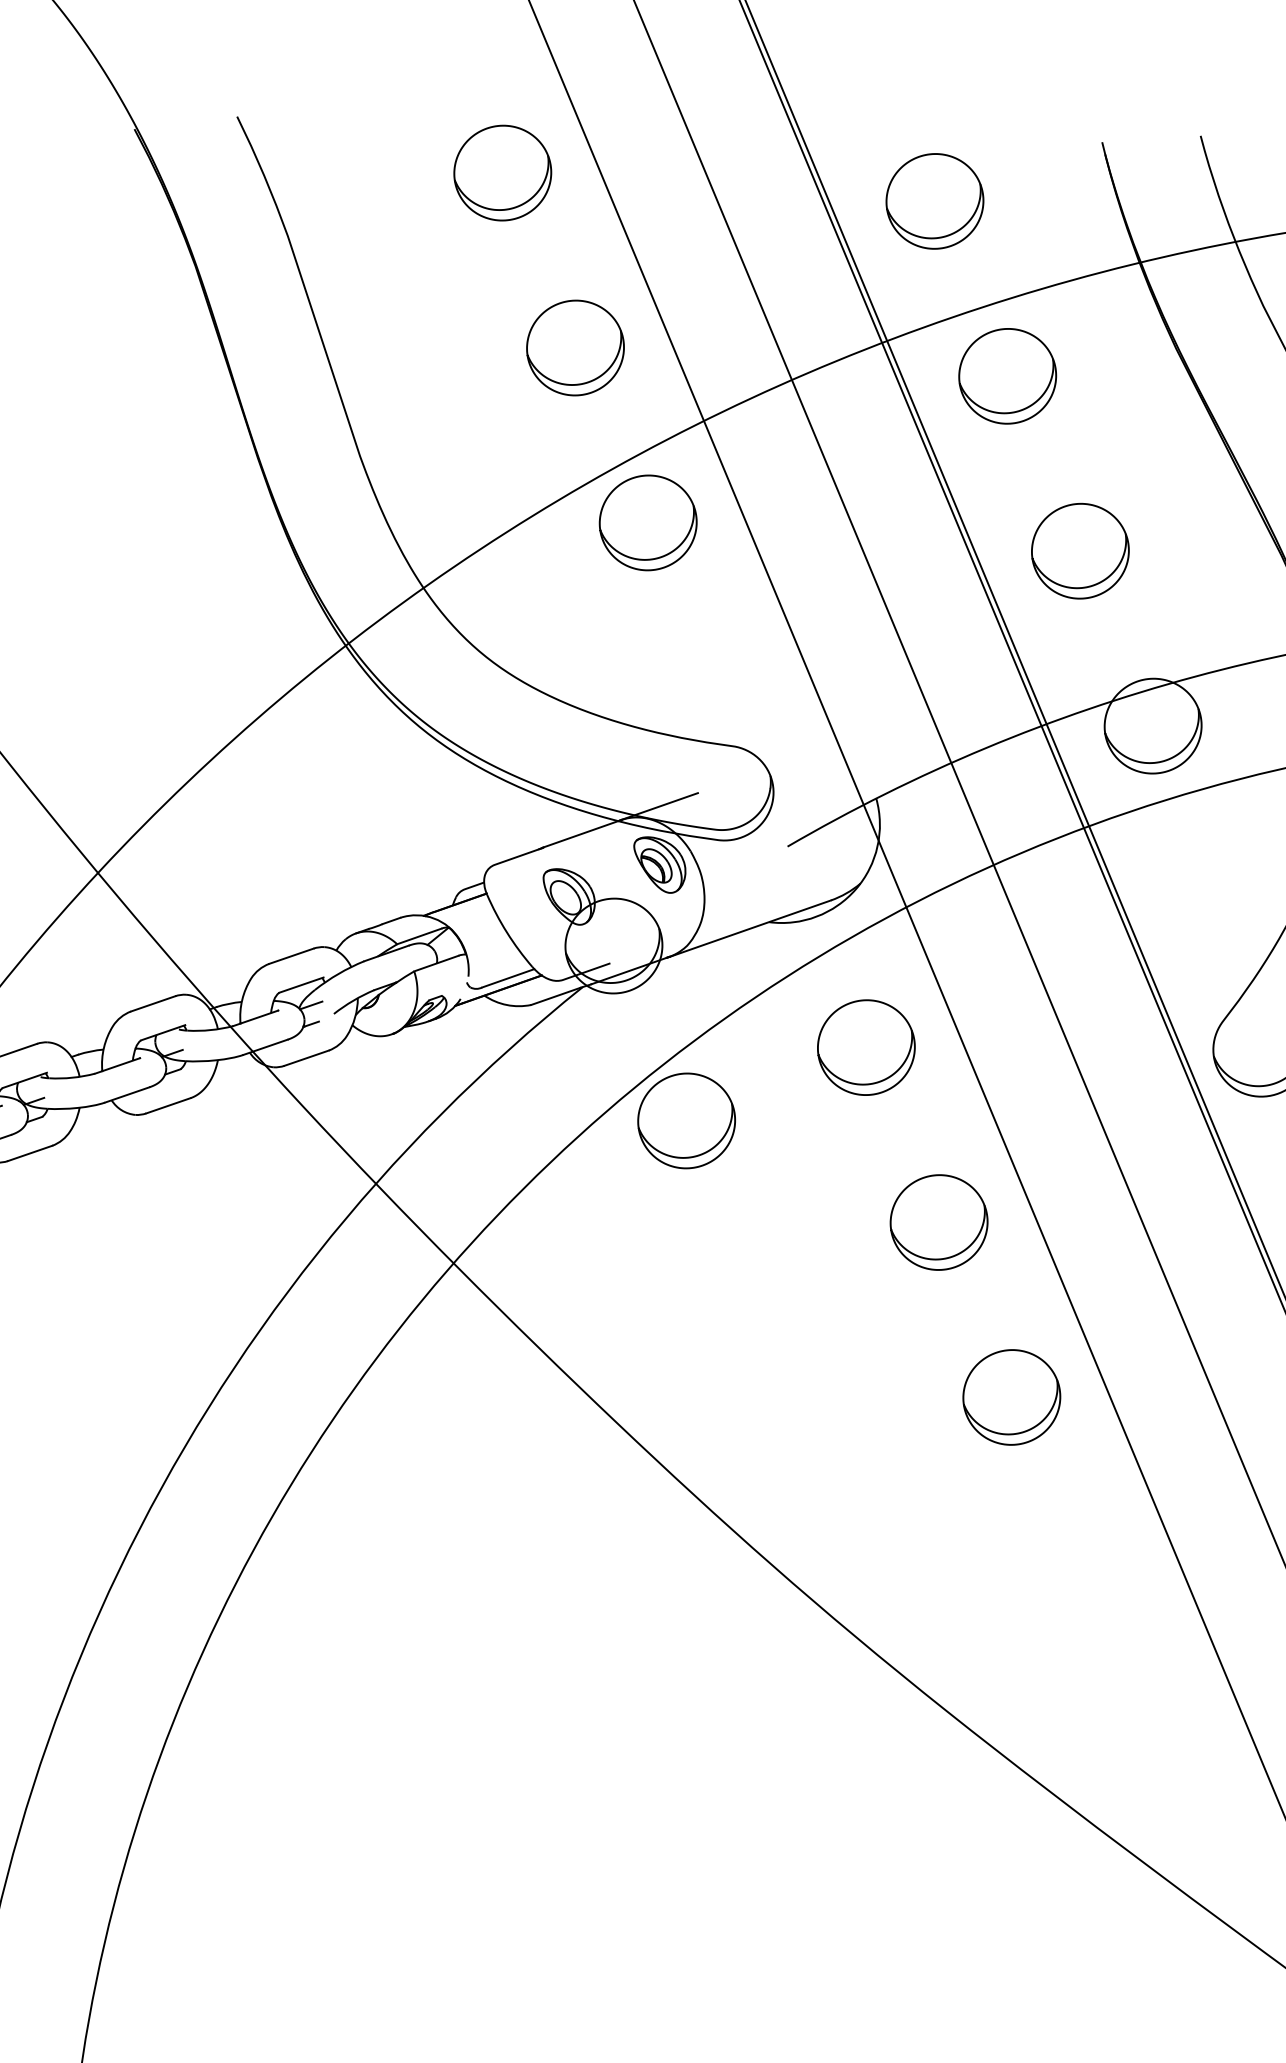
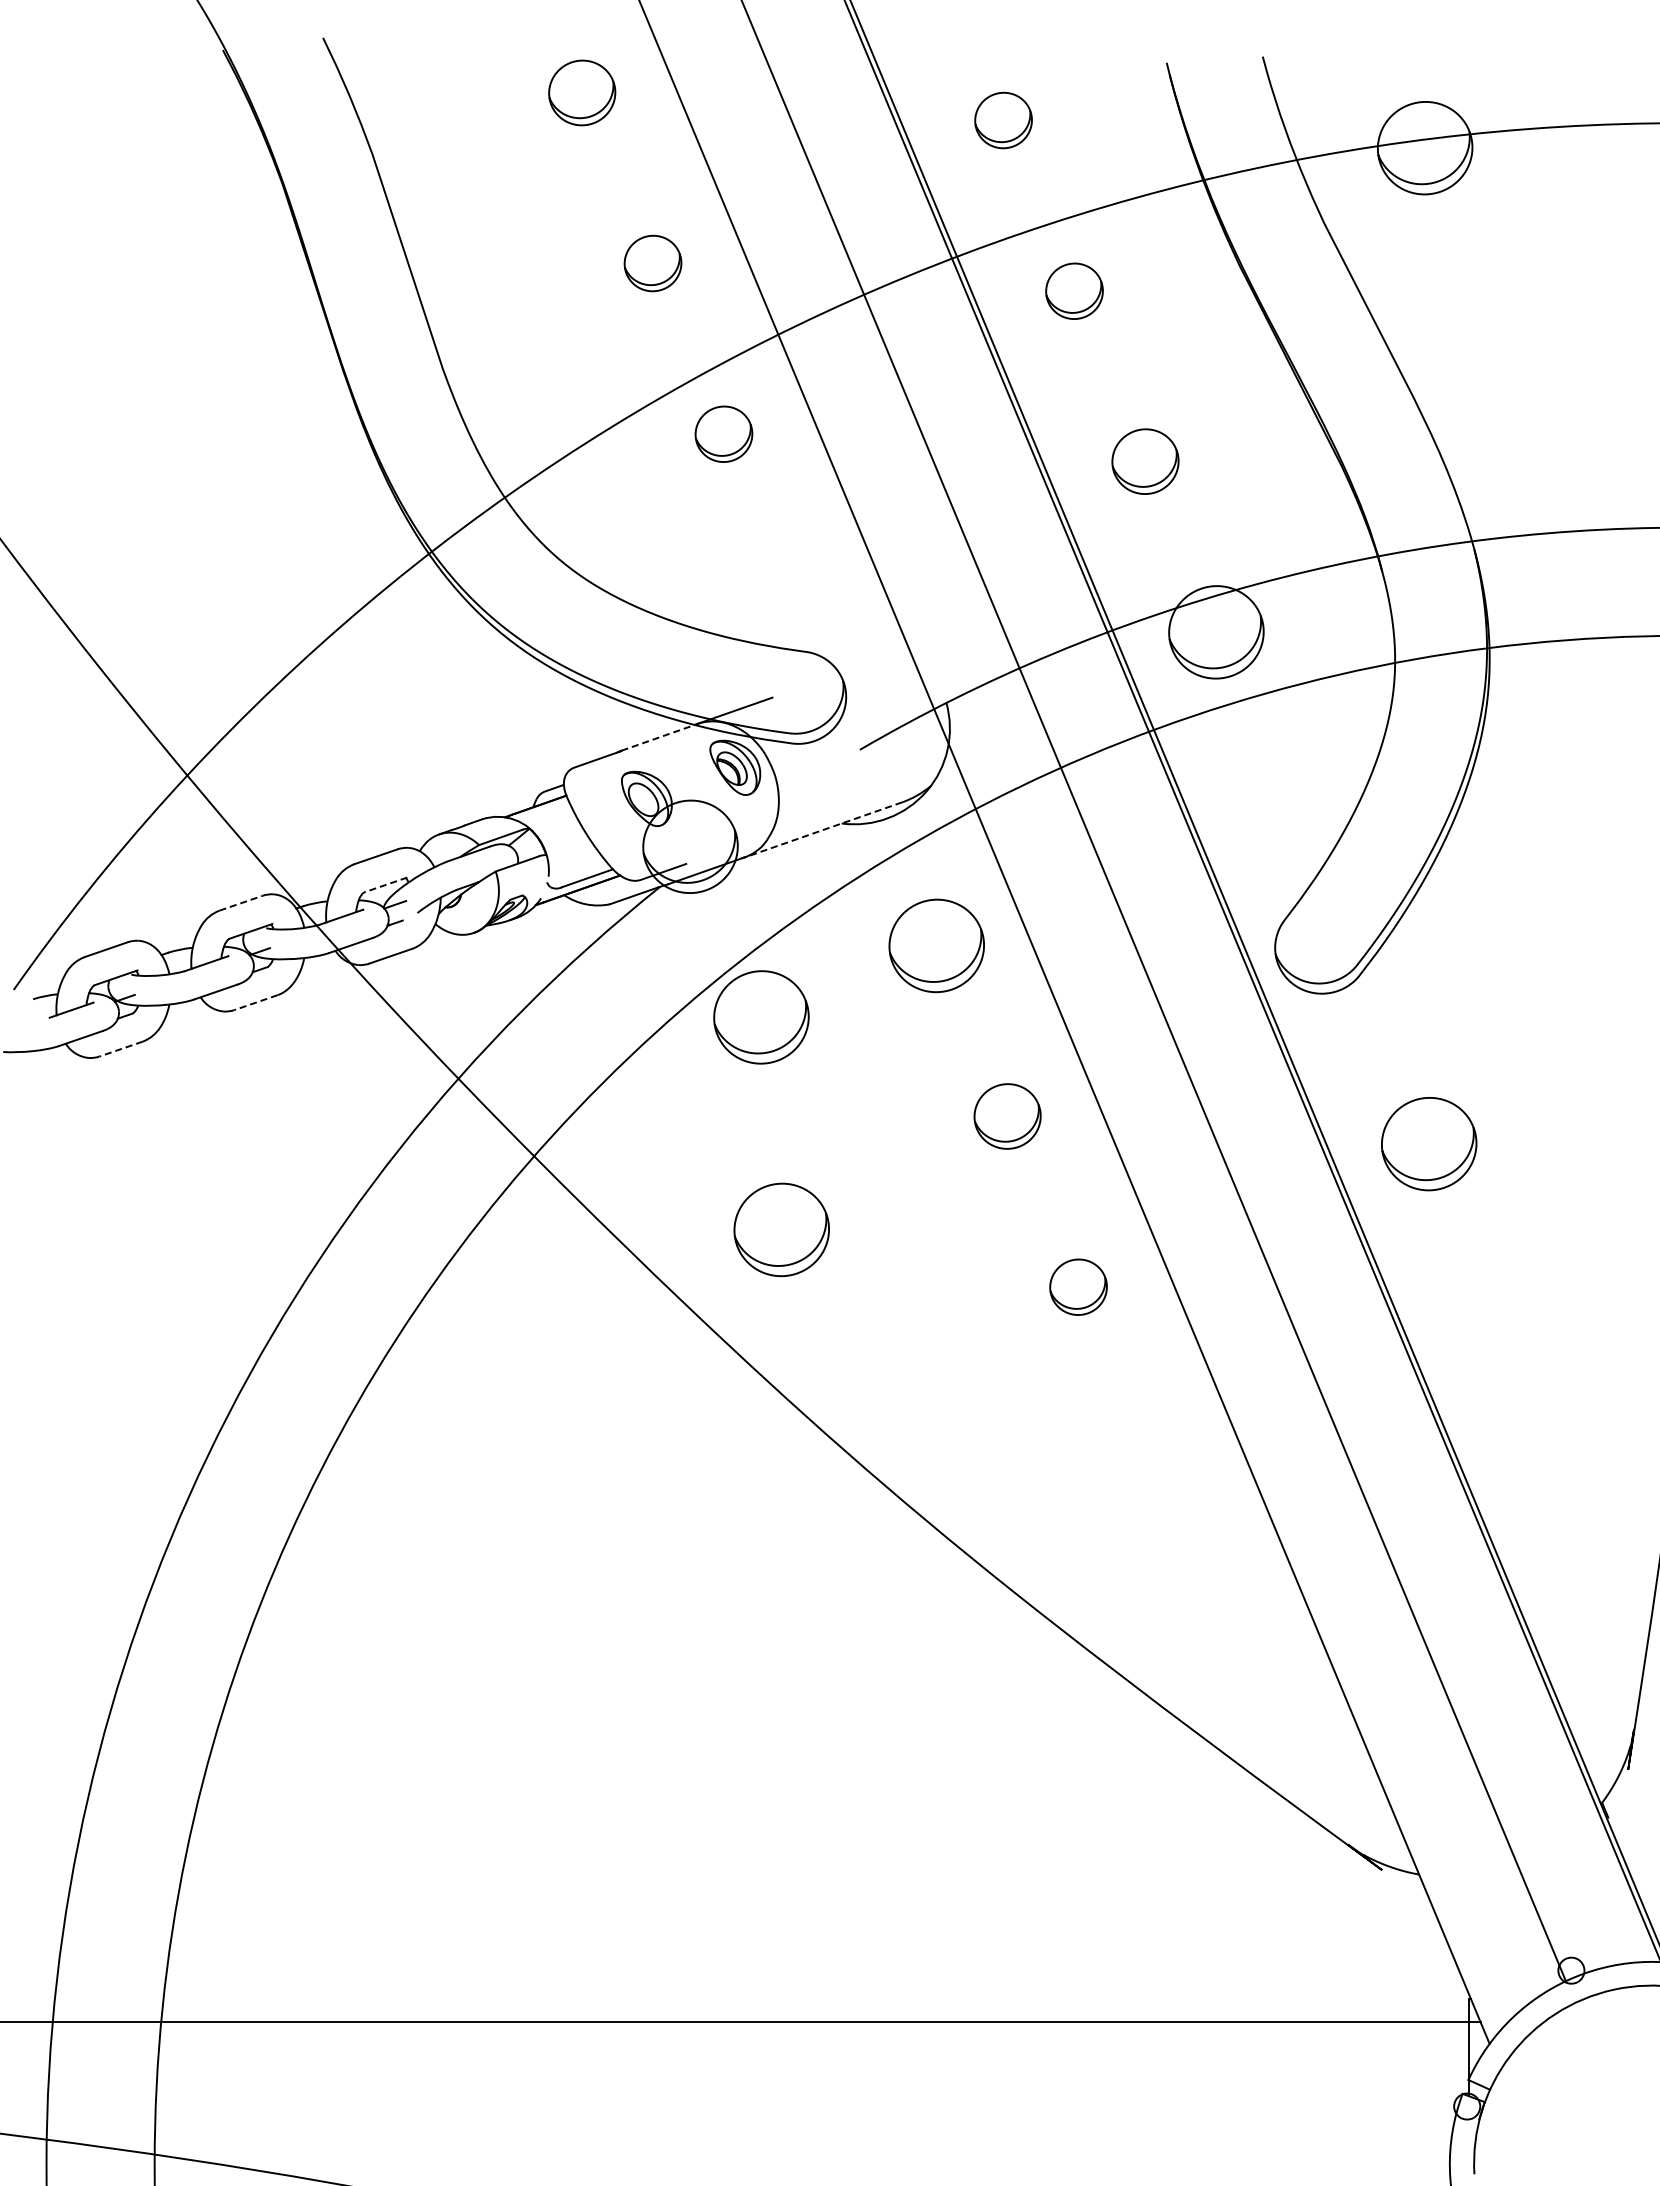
part: (503, 172) -> (582, 92), size x0.7
part: (934, 201) -> (1003, 120), size x0.6
part: (574, 347) -> (652, 263), size x0.6
part: (1007, 376) -> (1074, 291), size x0.6
part: (647, 523) -> (723, 434), size x0.6
part: (1080, 550) -> (1145, 461), size x0.7
line: (583, 833) -> (660, 737), solid -> dashed
line: (750, 928) -> (823, 829), solid -> dashed
line: (301, 984) -> (385, 884), solid -> dashed
line: (153, 1004) -> (241, 903), solid -> dashed
line: (167, 1105) -> (255, 1002), solid -> dashed
line: (30, 1153) -> (121, 1049), solid -> dashed
part: (938, 1222) -> (1007, 1116), size x0.7
part: (707, 1338) -> (781, 1229), added
part: (1011, 1397) -> (1078, 1287), size x0.6

